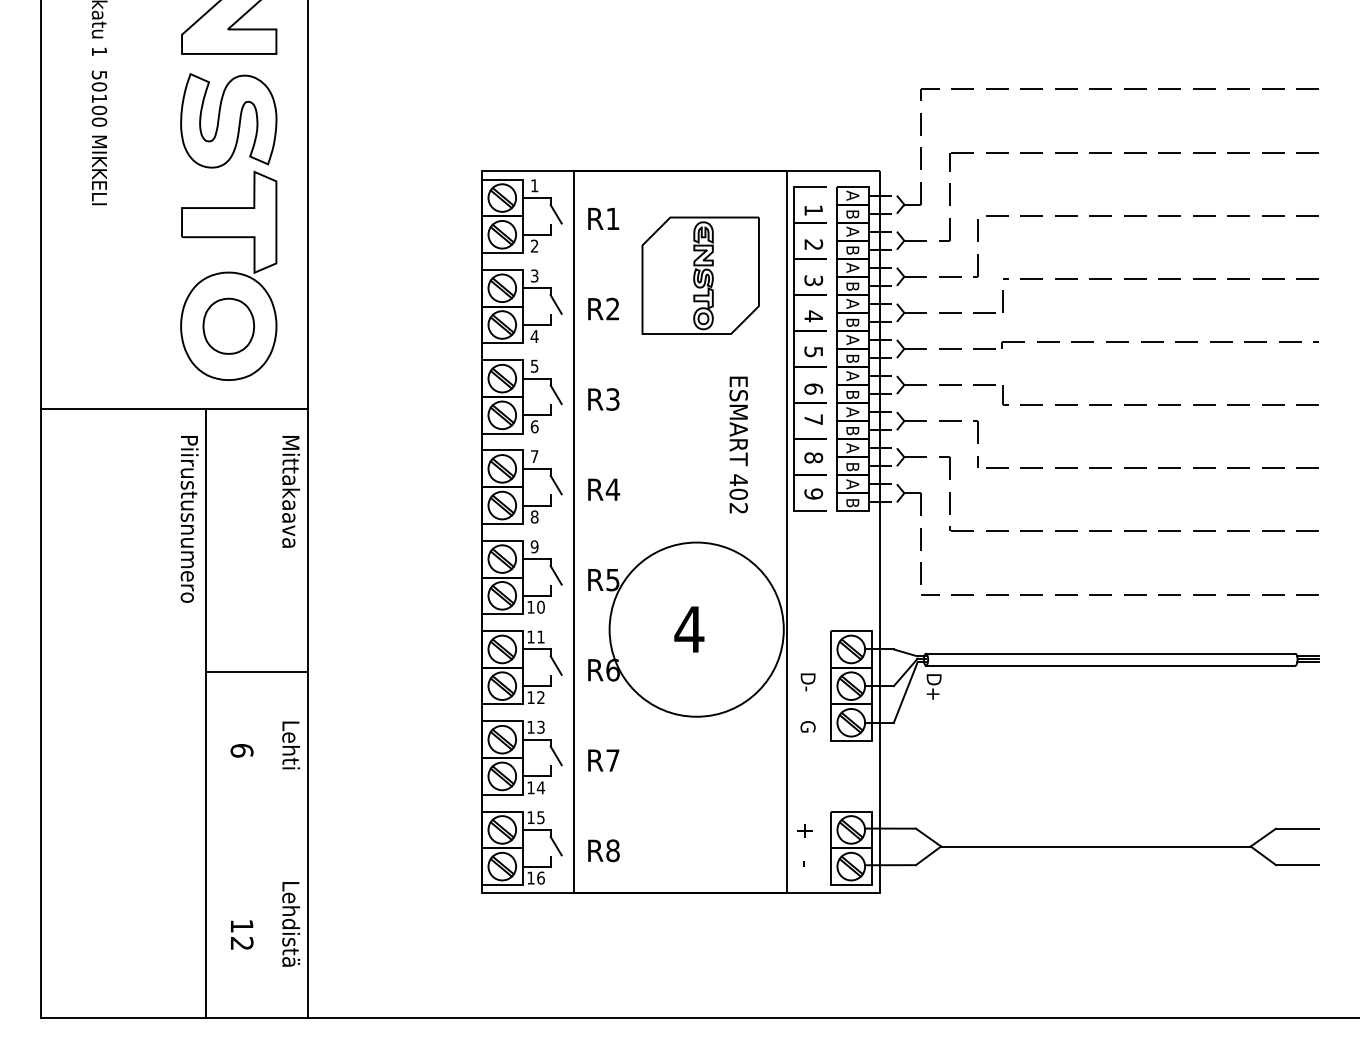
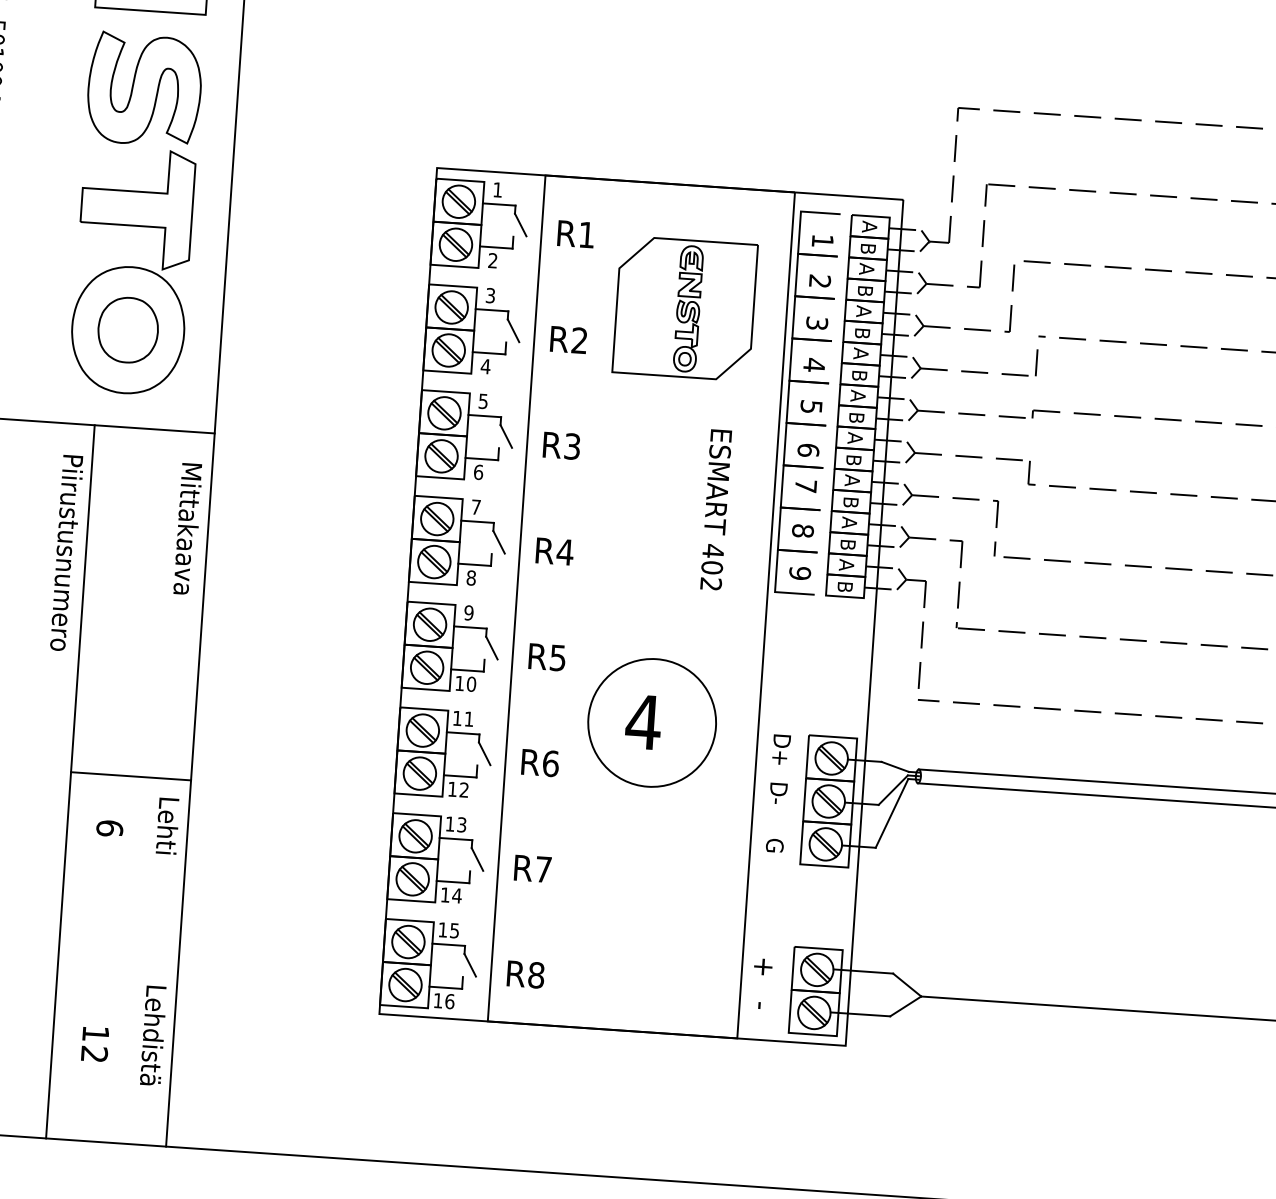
circle: (696, 629) -> (651, 722), size x0.62
line: (256, 672) -> (130, 776), moved
text: (933, 686) -> (780, 749), moved

